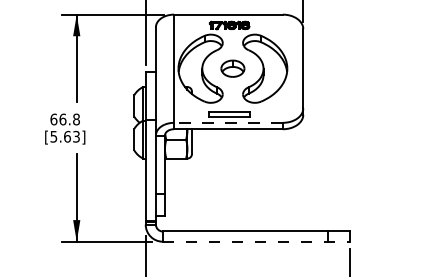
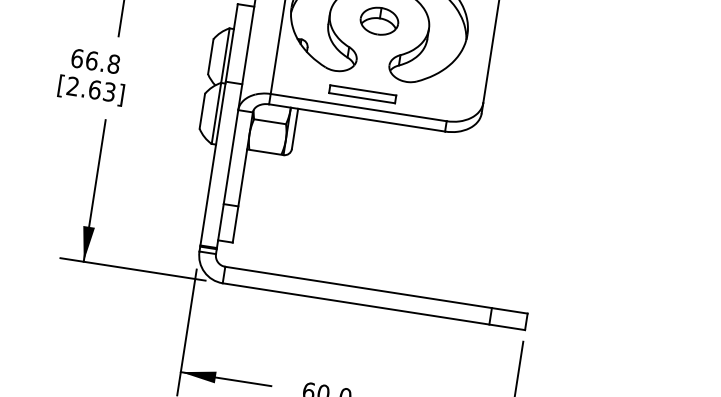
line: (227, 122) -> (357, 106), dashed -> solid
text: (53, 136) -> (72, 85), [5.63] -> [2.63]
line: (256, 241) -> (374, 306), dashed -> solid

